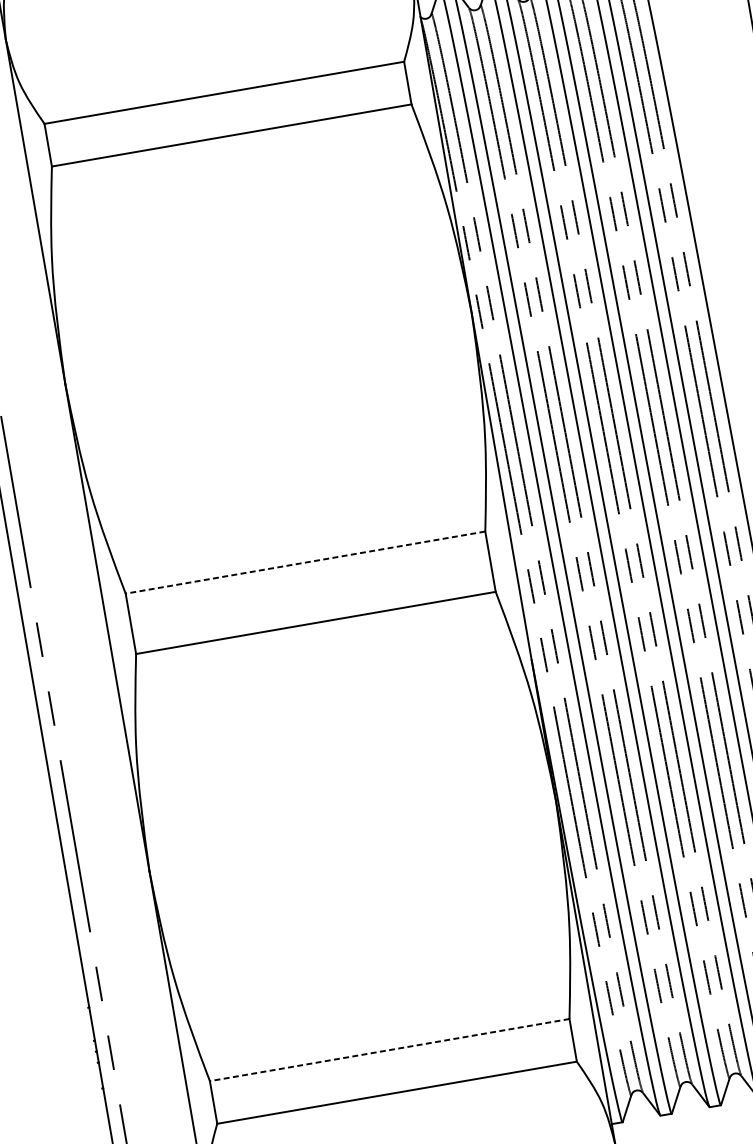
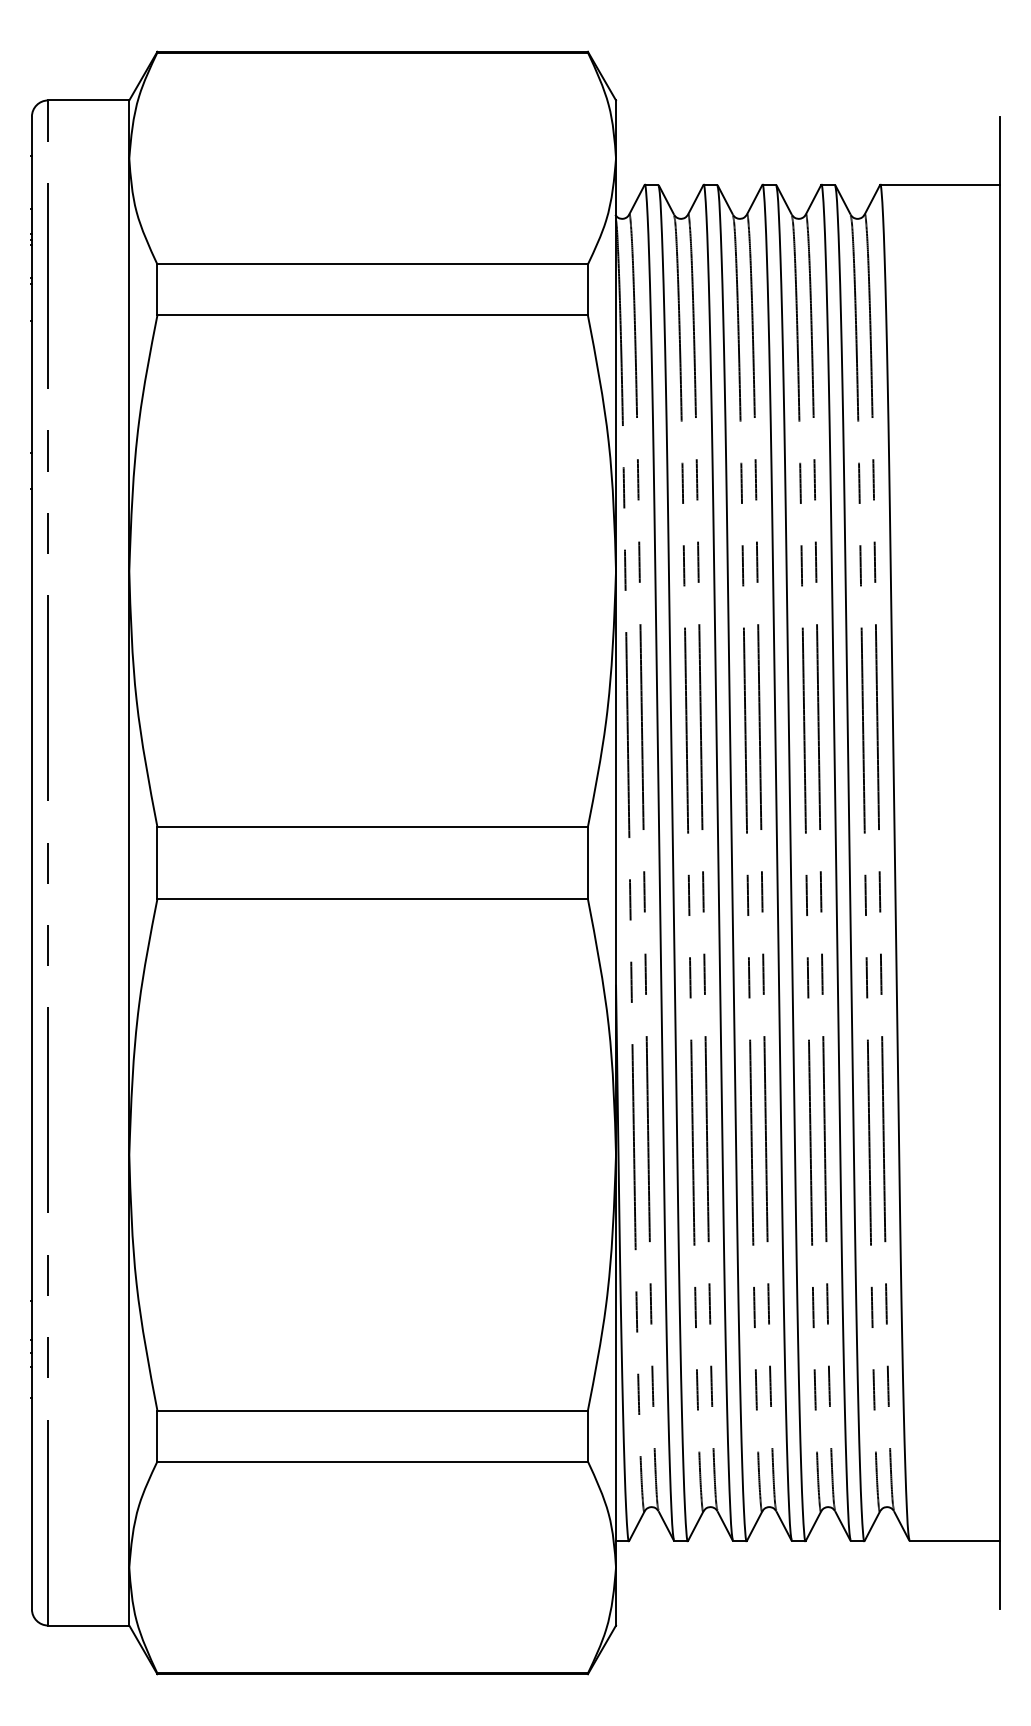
line: (305, 562) -> (372, 826), dashed -> solid
line: (389, 1050) -> (372, 1410), dashed -> solid

